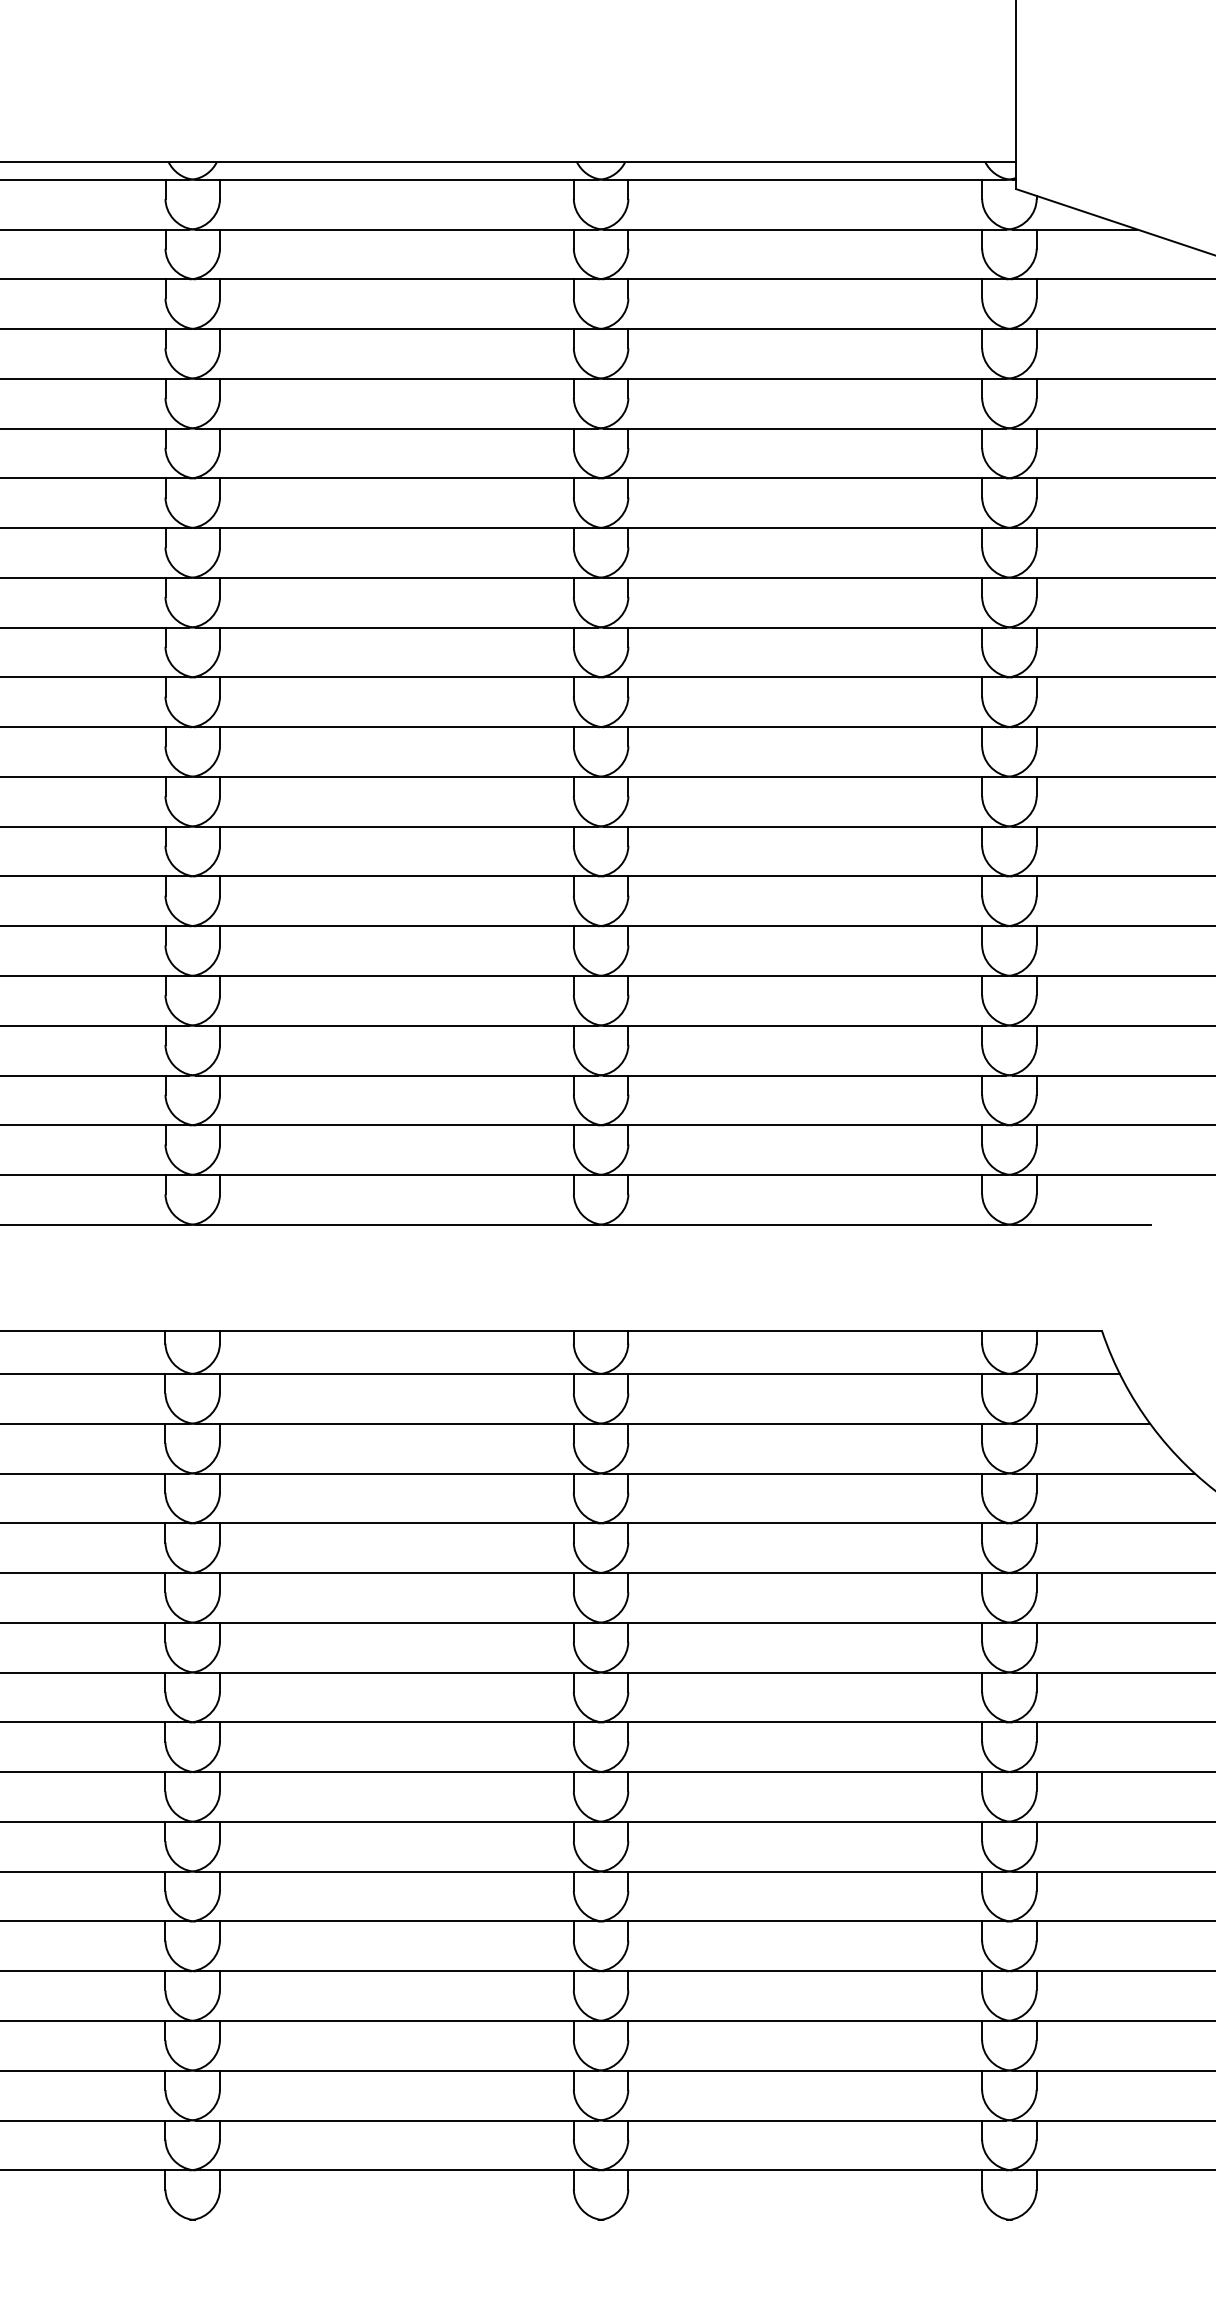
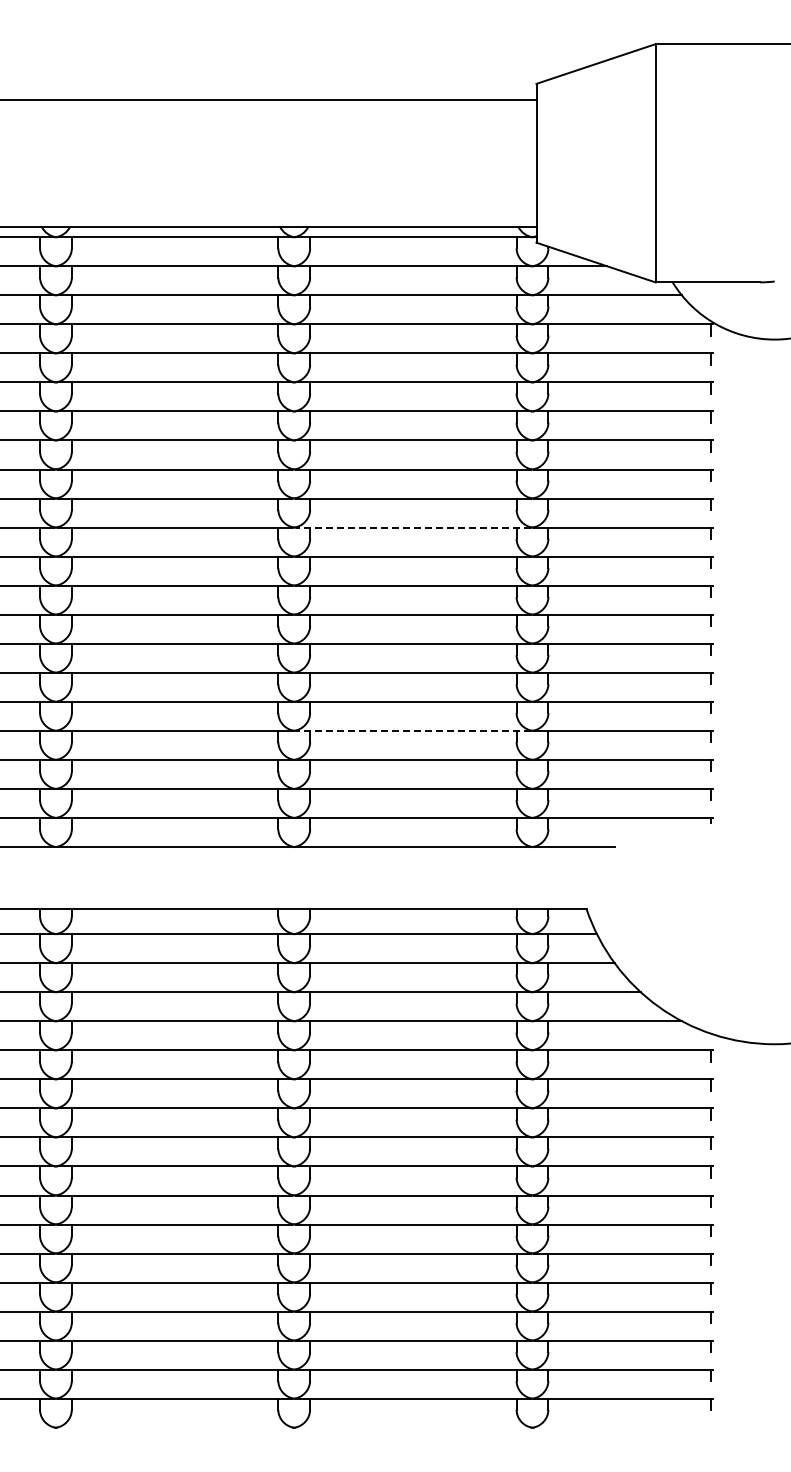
line: (803, 677) -> (412, 527), solid -> dashed
line: (803, 1025) -> (412, 730), solid -> dashed

